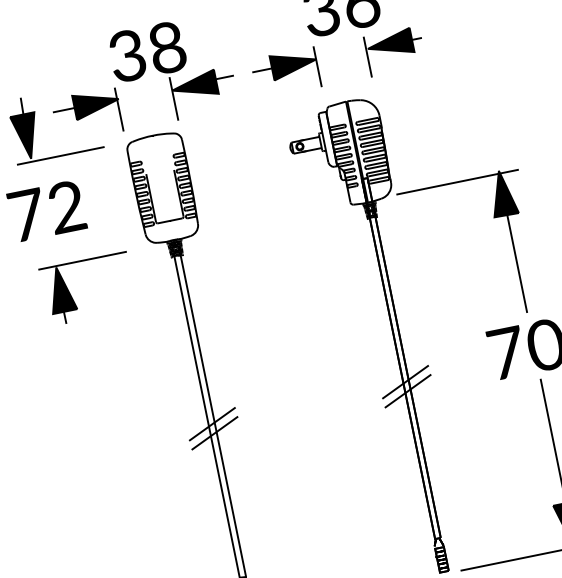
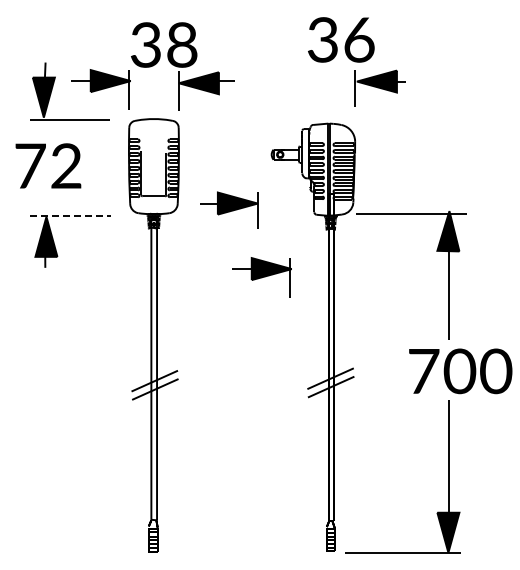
part: (286, 72) -> (229, 209), moved
line: (83, 260) -> (71, 215), solid -> dashed
part: (306, 286) -> (261, 277), added

